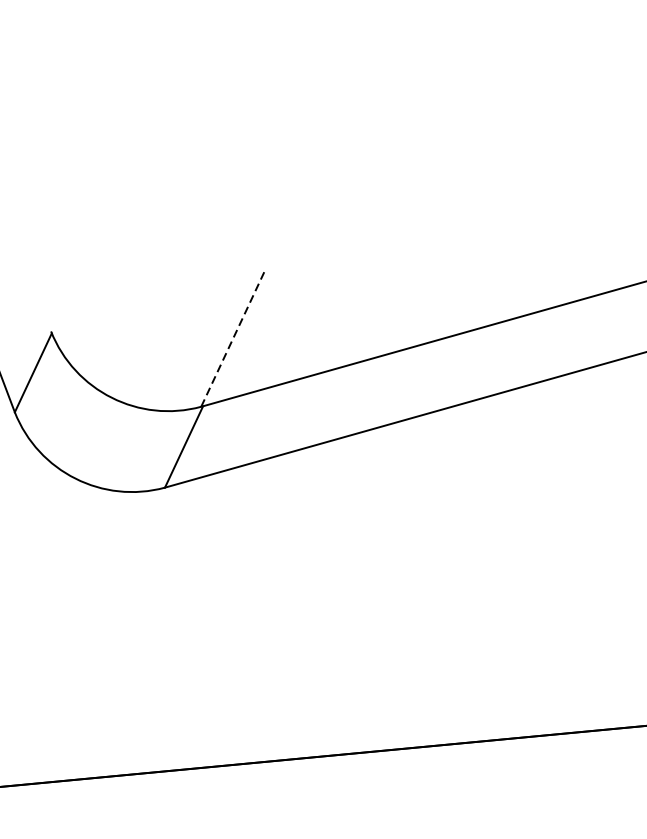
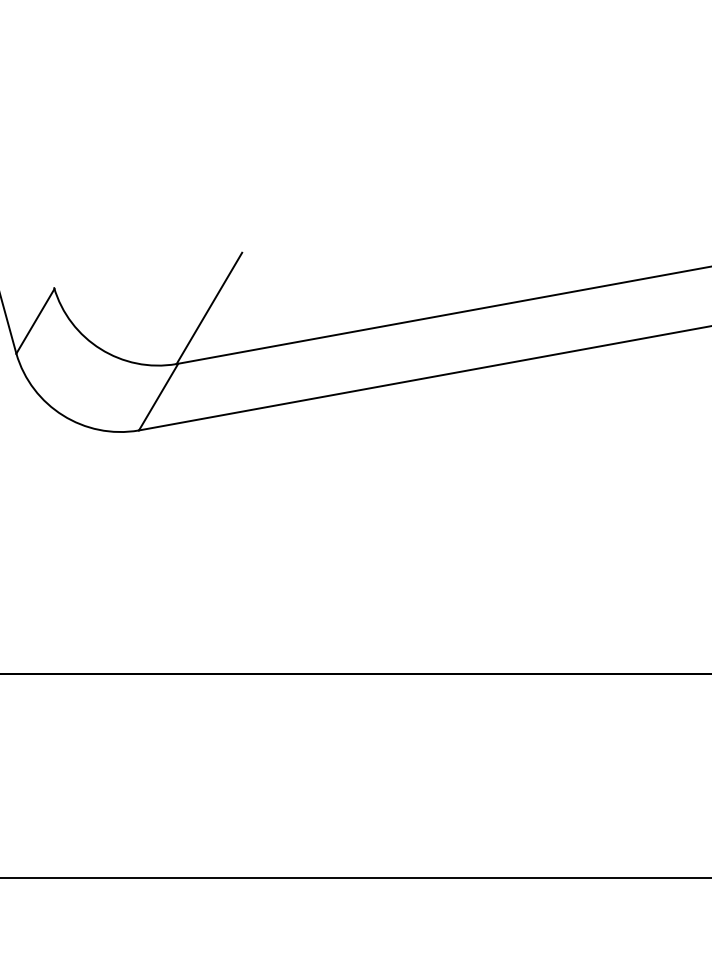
line: (233, 338) -> (209, 308), dashed -> solid

